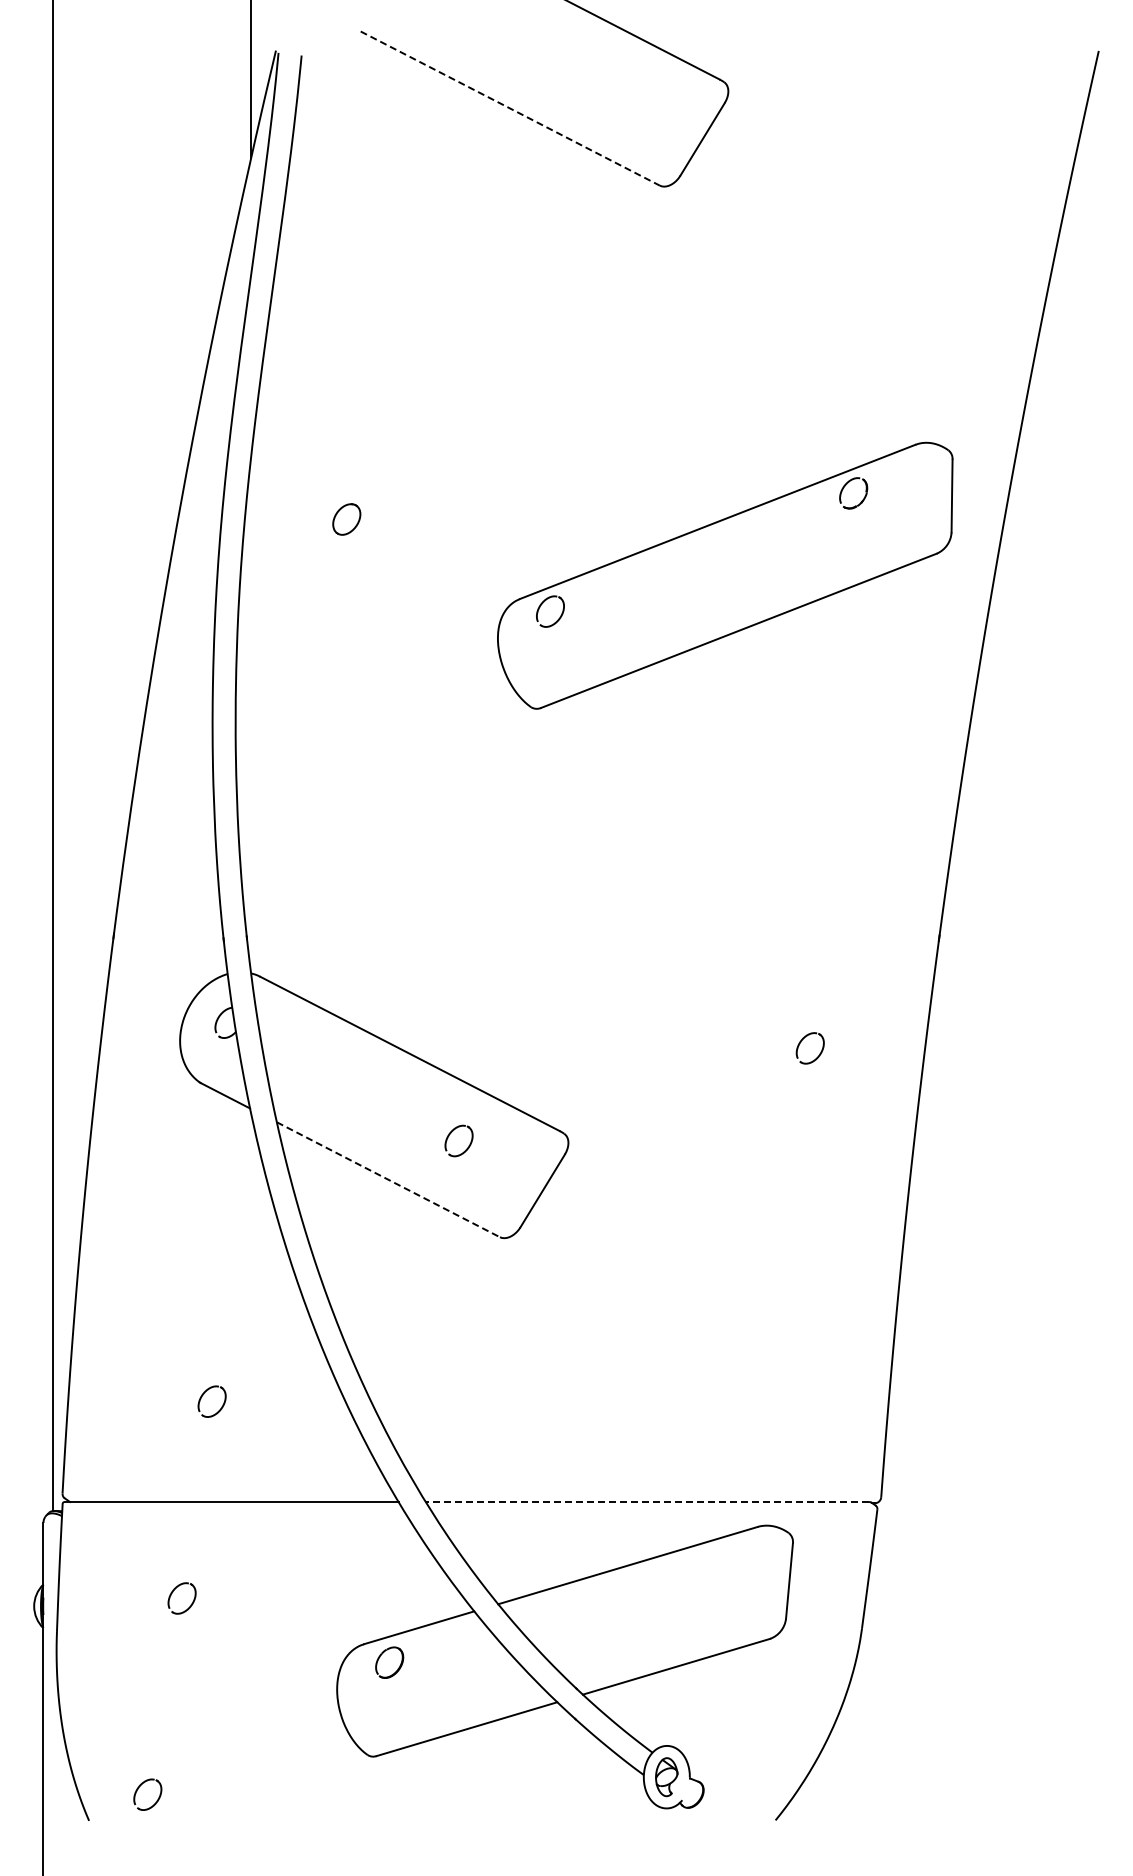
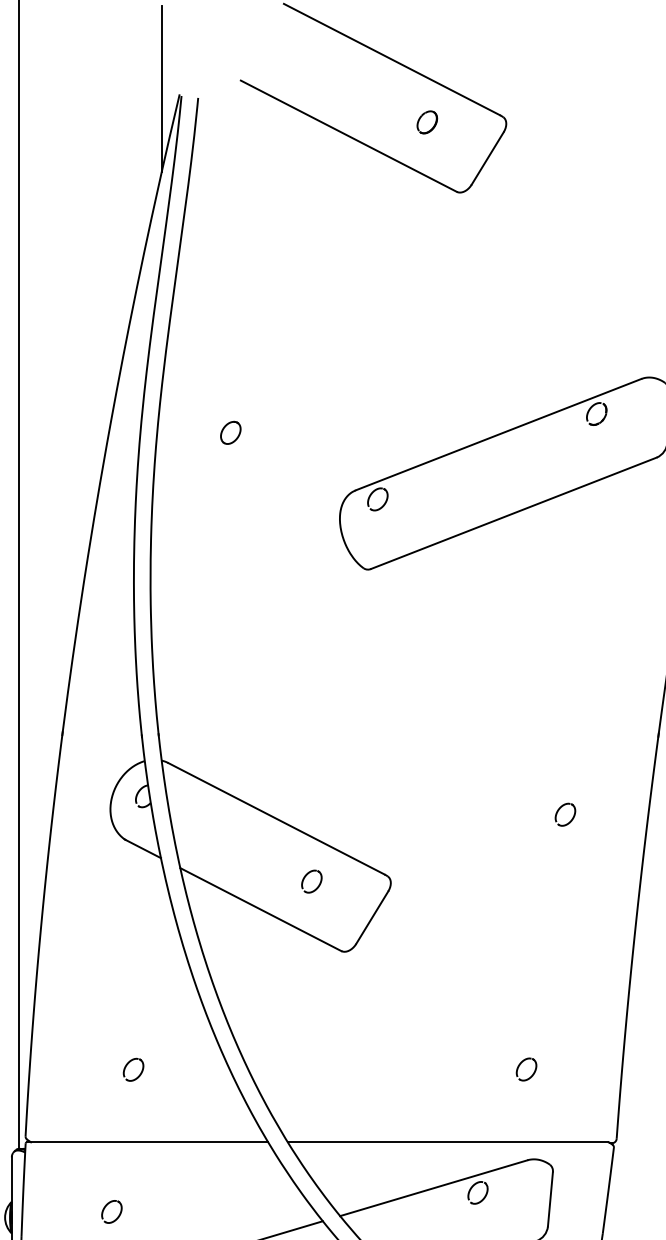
part: (618, 89) -> (426, 122), added
line: (510, 108) -> (349, 136), dashed -> solid
line: (388, 1179) -> (260, 909), dashed -> solid
part: (765, 1406) -> (533, 1073), added
line: (647, 1502) -> (447, 1142), dashed -> solid
part: (680, 1566) -> (471, 1188), added

